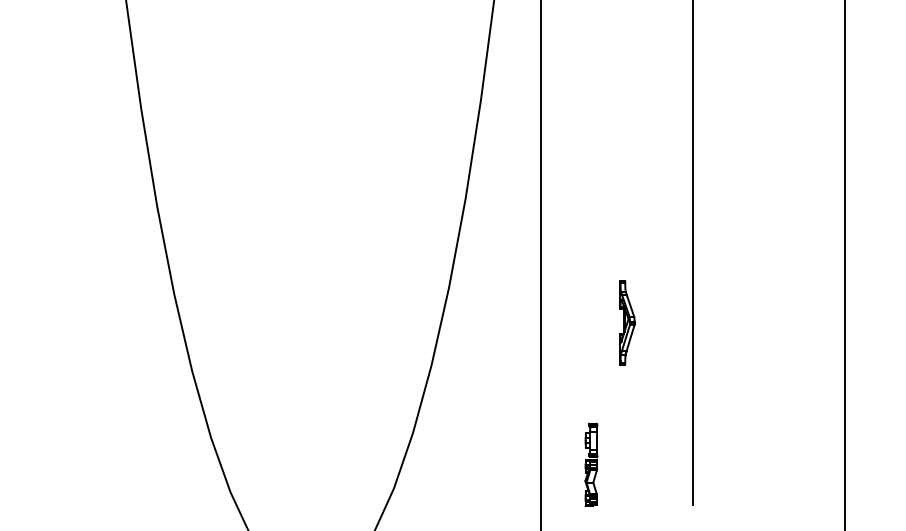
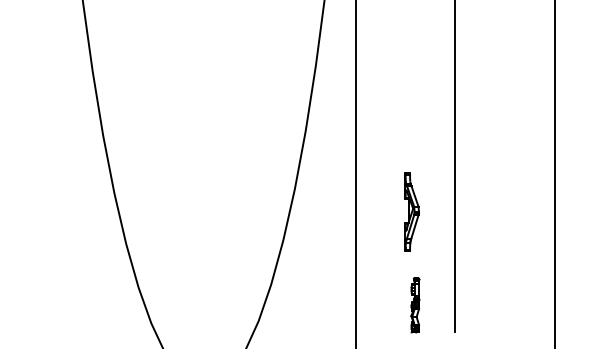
part: (626, 321) -> (411, 211), size x1.43
part: (591, 464) -> (415, 305), moved

